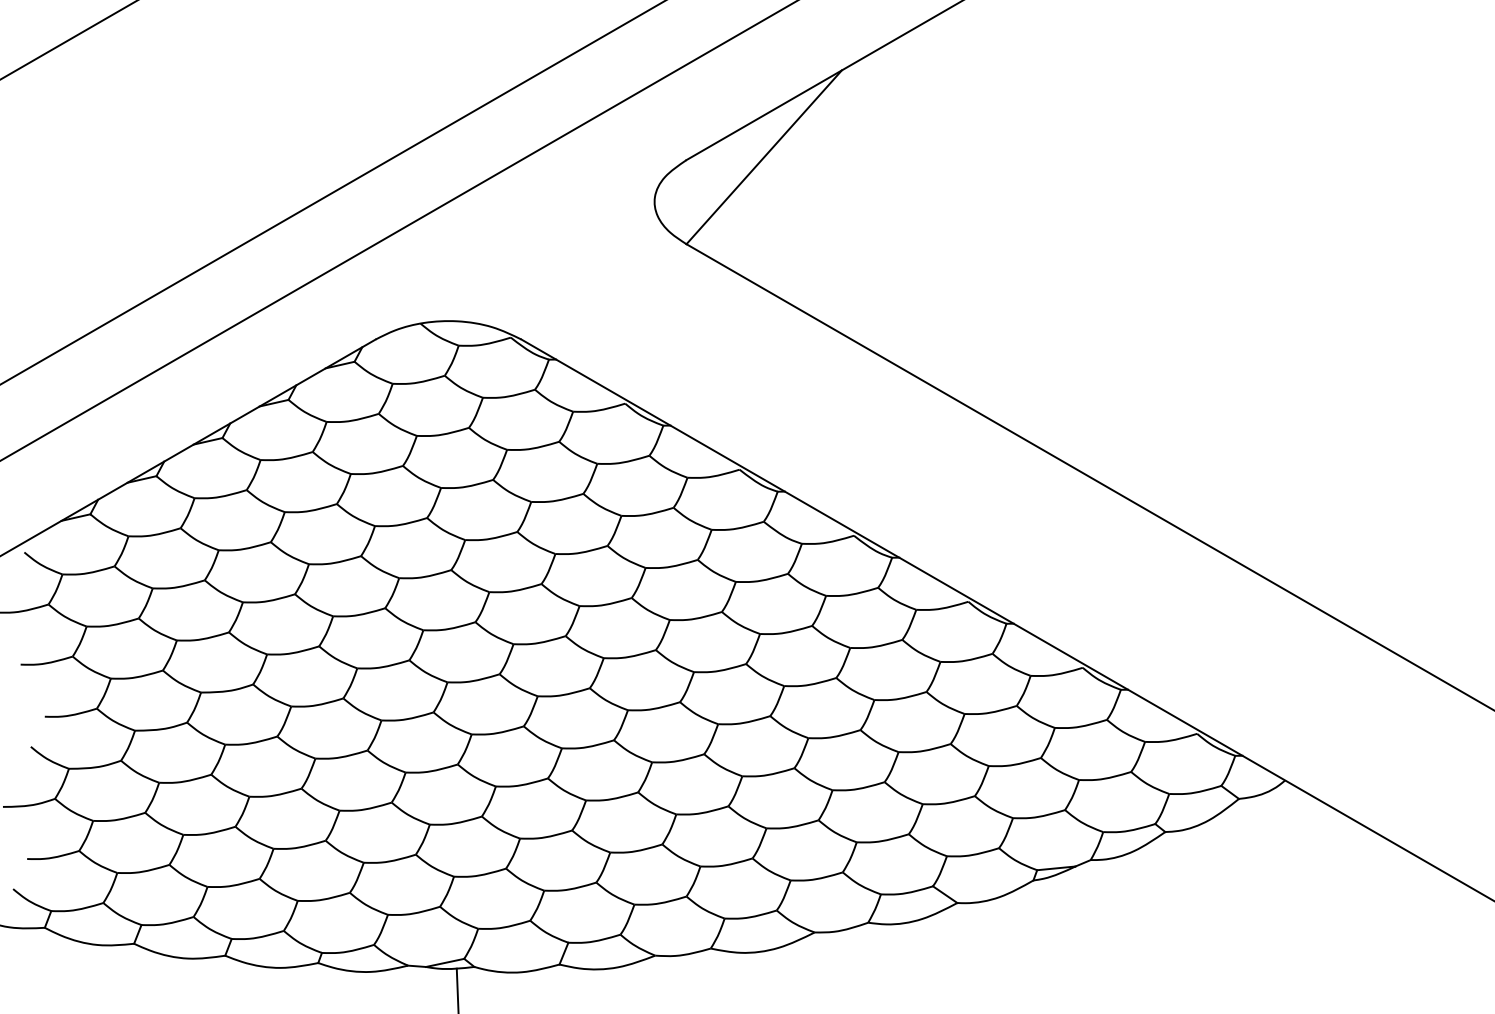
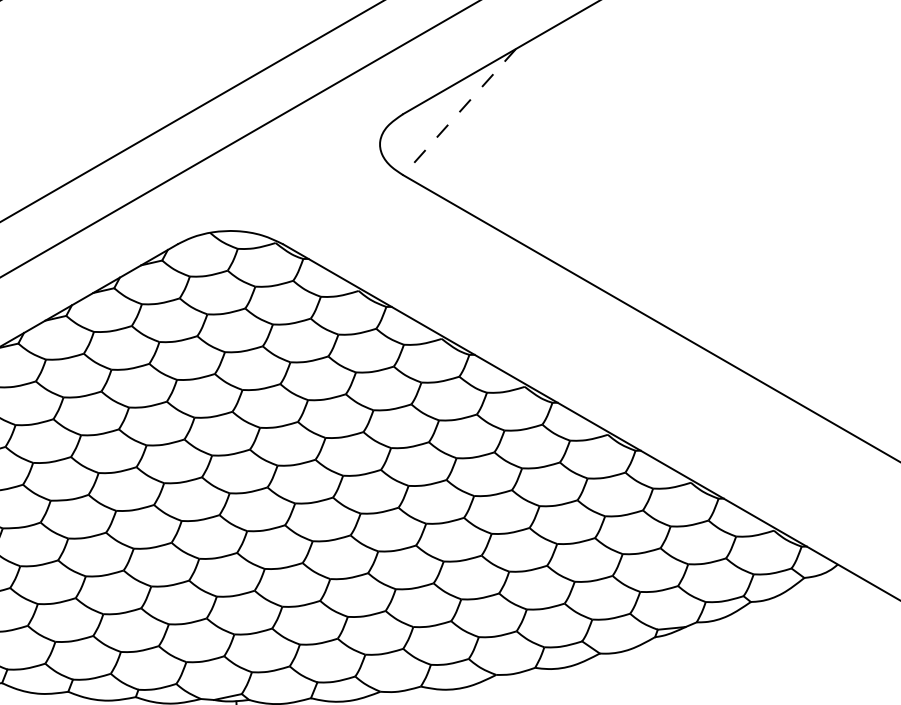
line: (764, 157) -> (459, 112), solid -> dashed

